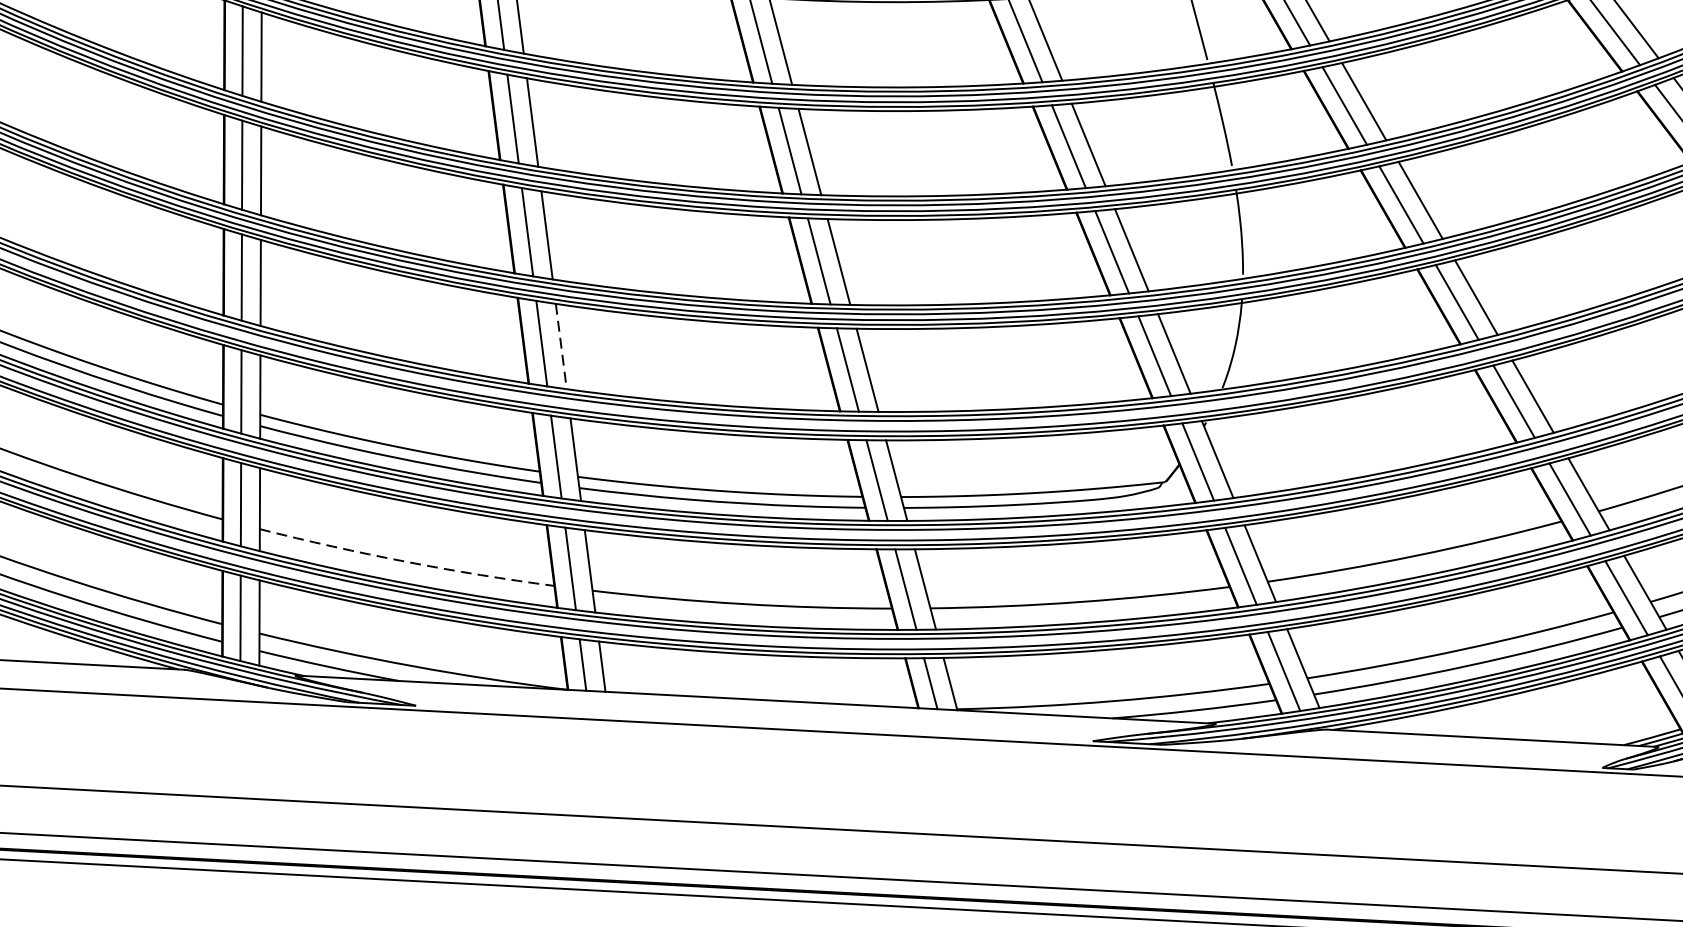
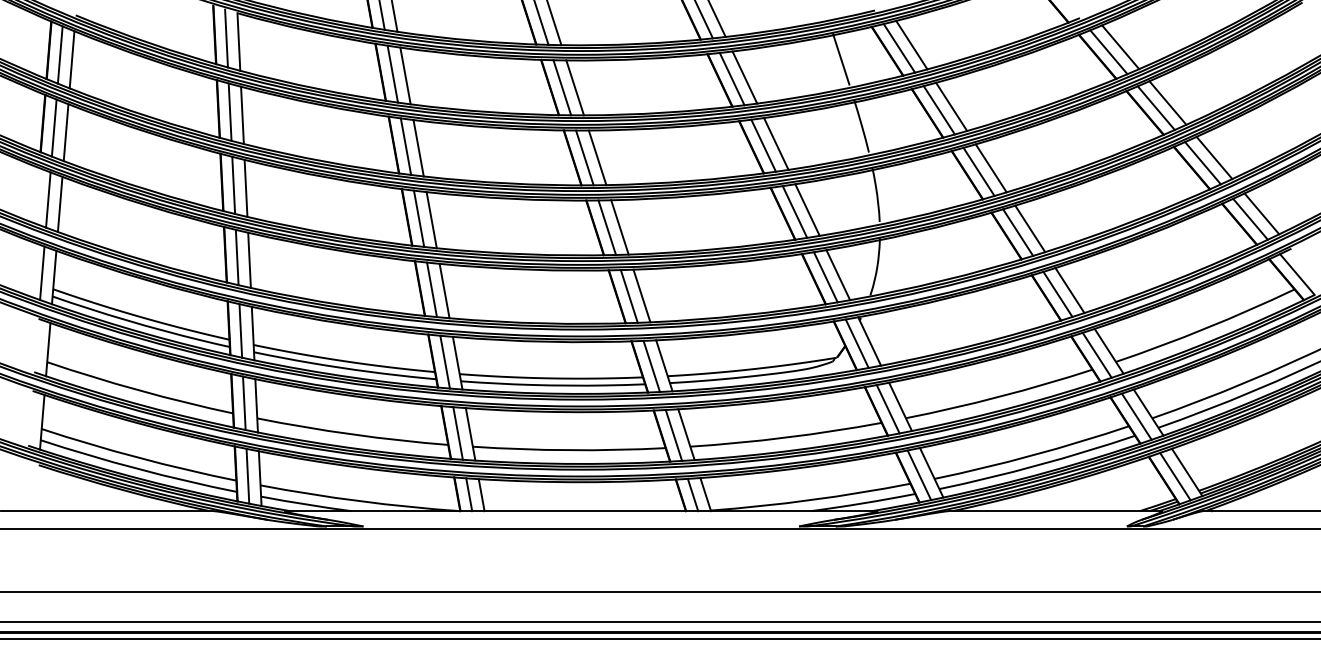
line: (561, 347) -> (444, 291), dashed -> solid
arc: (406, 561) -> (352, 434), dashed -> solid

